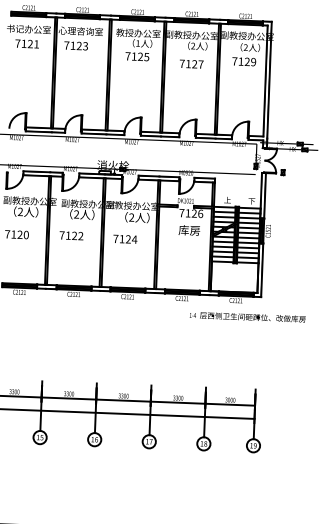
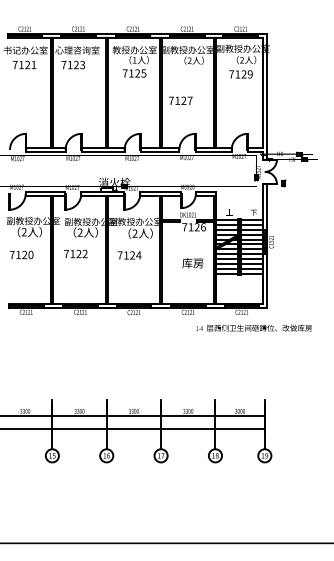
text: (191, 63) -> (180, 100), moved
text: (188, 230) -> (192, 263), moved

